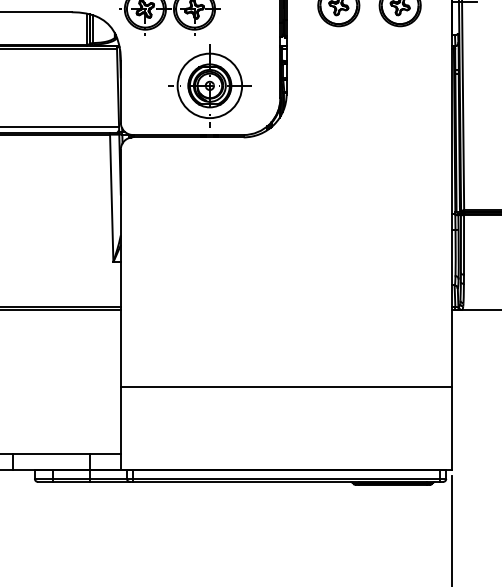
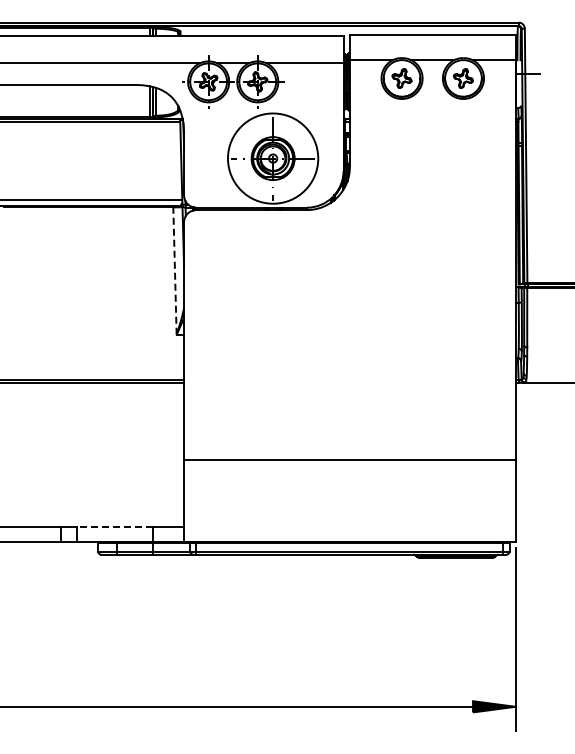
circle: (209, 85) -> (272, 158), size x1.4
line: (111, 198) -> (174, 271), solid -> dashed
line: (51, 453) -> (114, 526), solid -> dashed

